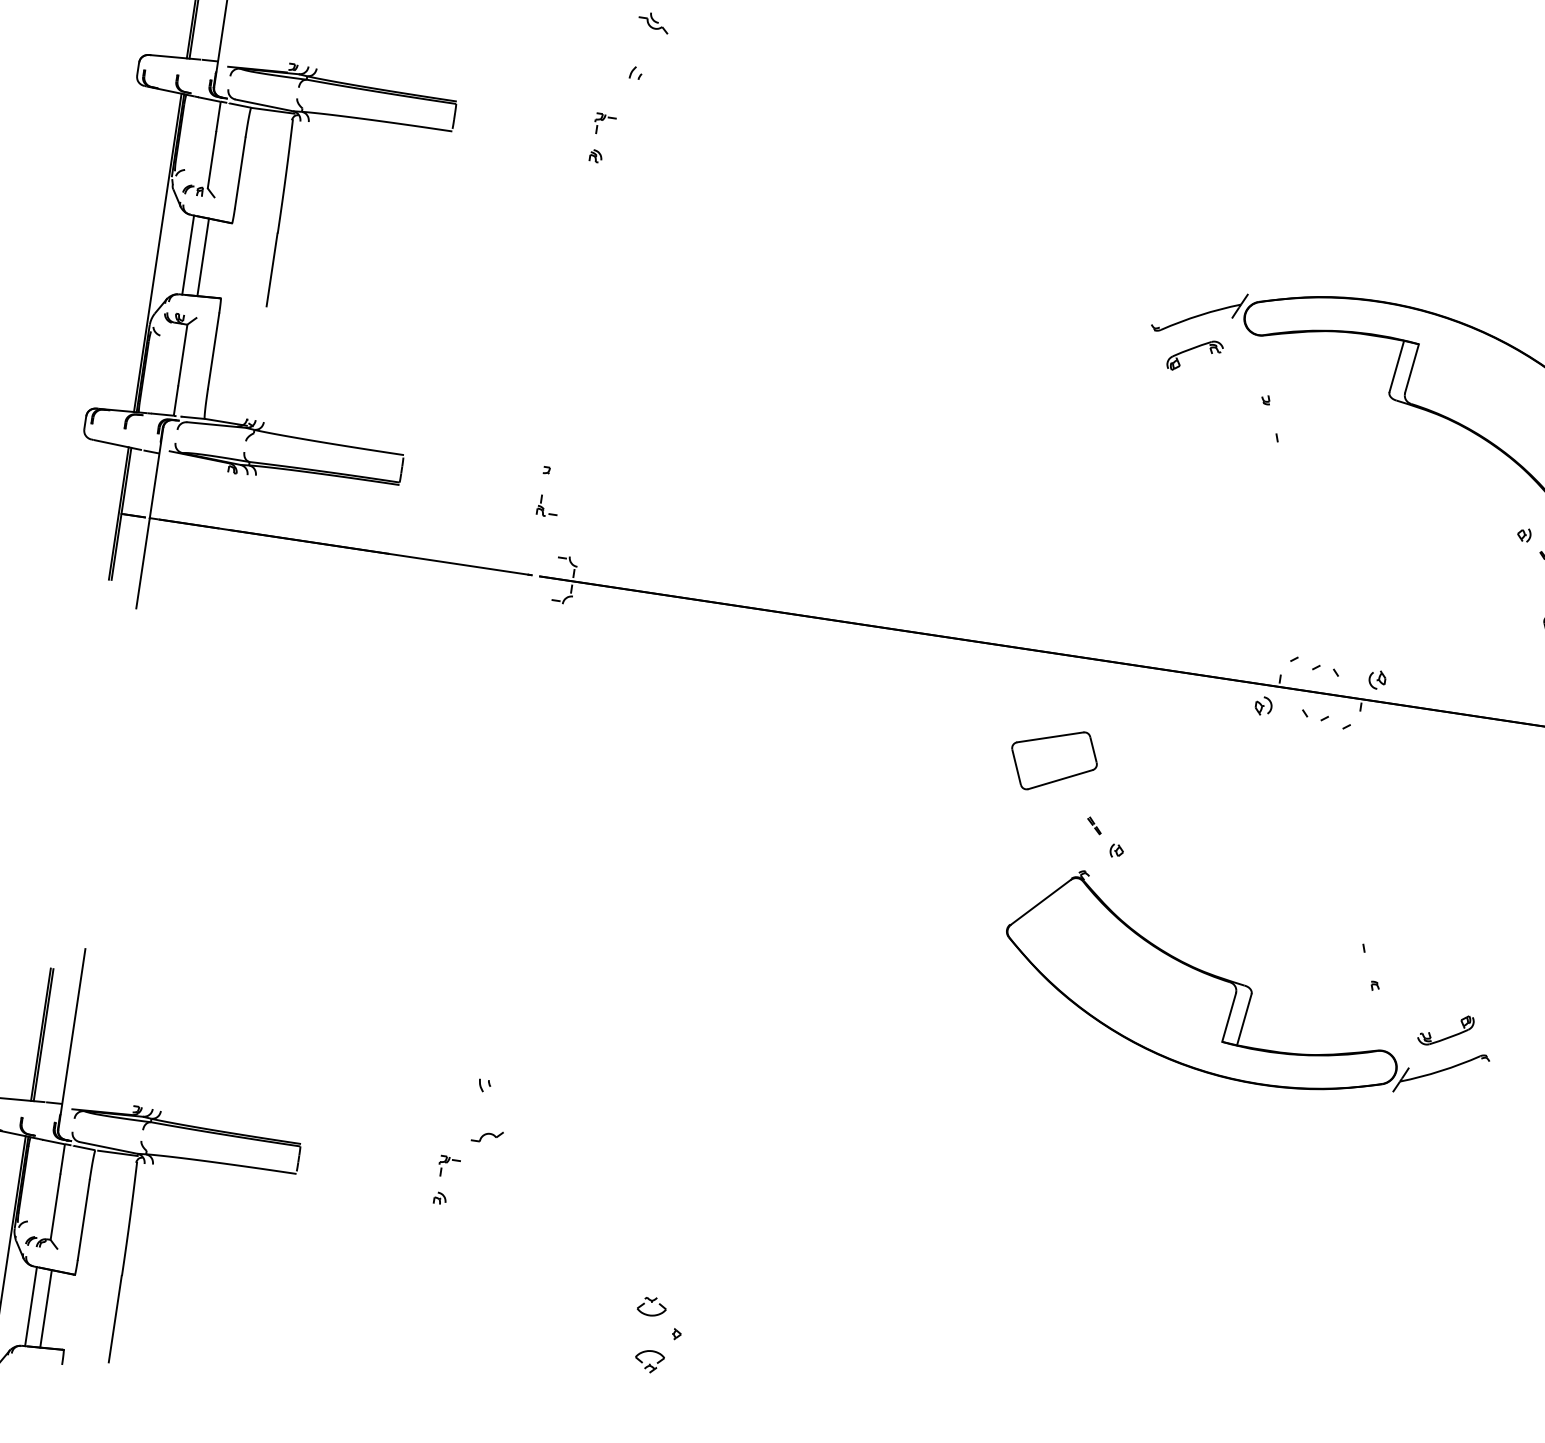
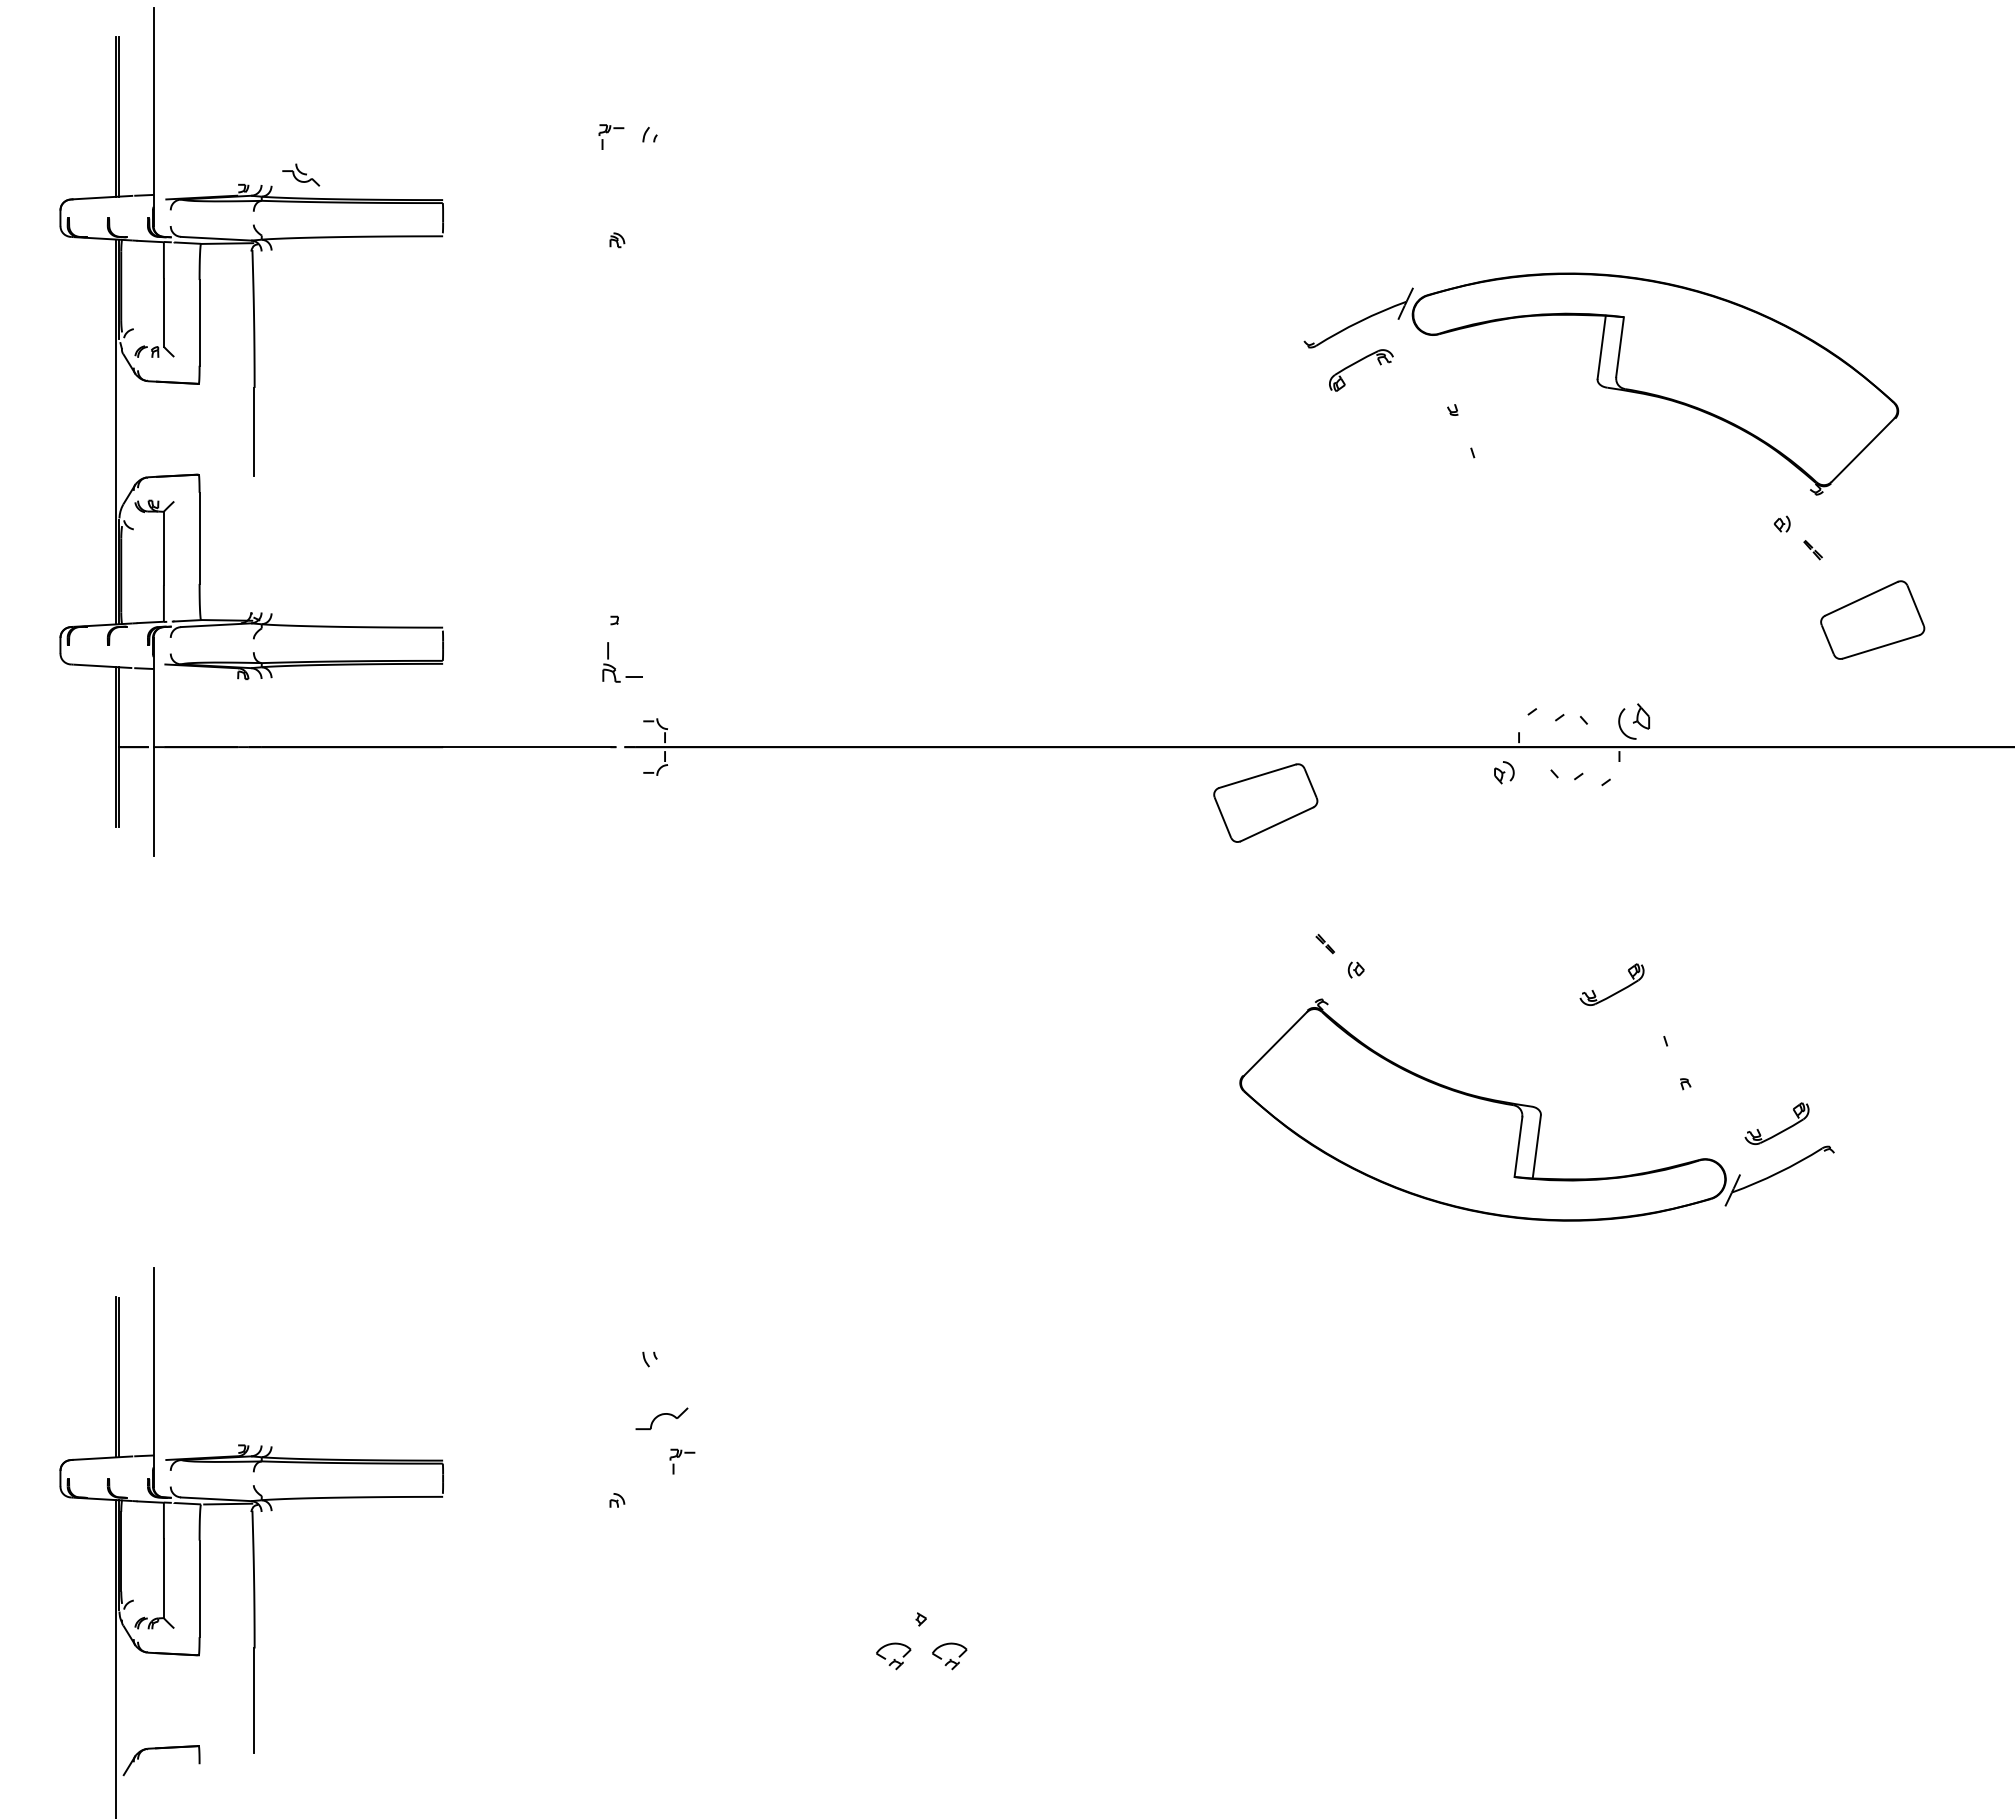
part: (654, 22) -> (301, 174), moved
part: (605, 124) -> (611, 136), moved
line: (188, 255) -> (152, 429), removed
line: (203, 257) -> (170, 429), removed
part: (548, 506) -> (622, 662), size x1.6
part: (1376, 679) -> (1633, 720), size x1.6
part: (1053, 760) -> (1265, 802), moved
part: (1328, 901) -> (1615, 992), added
part: (487, 1136) -> (662, 1418), size x1.4
part: (449, 1166) -> (682, 1461), moved
line: (31, 1306) -> (152, 1700), removed
part: (651, 1306) -> (886, 1590), removed
line: (45, 1308) -> (170, 1700), removed
part: (695, 1368) -> (949, 1656), added

